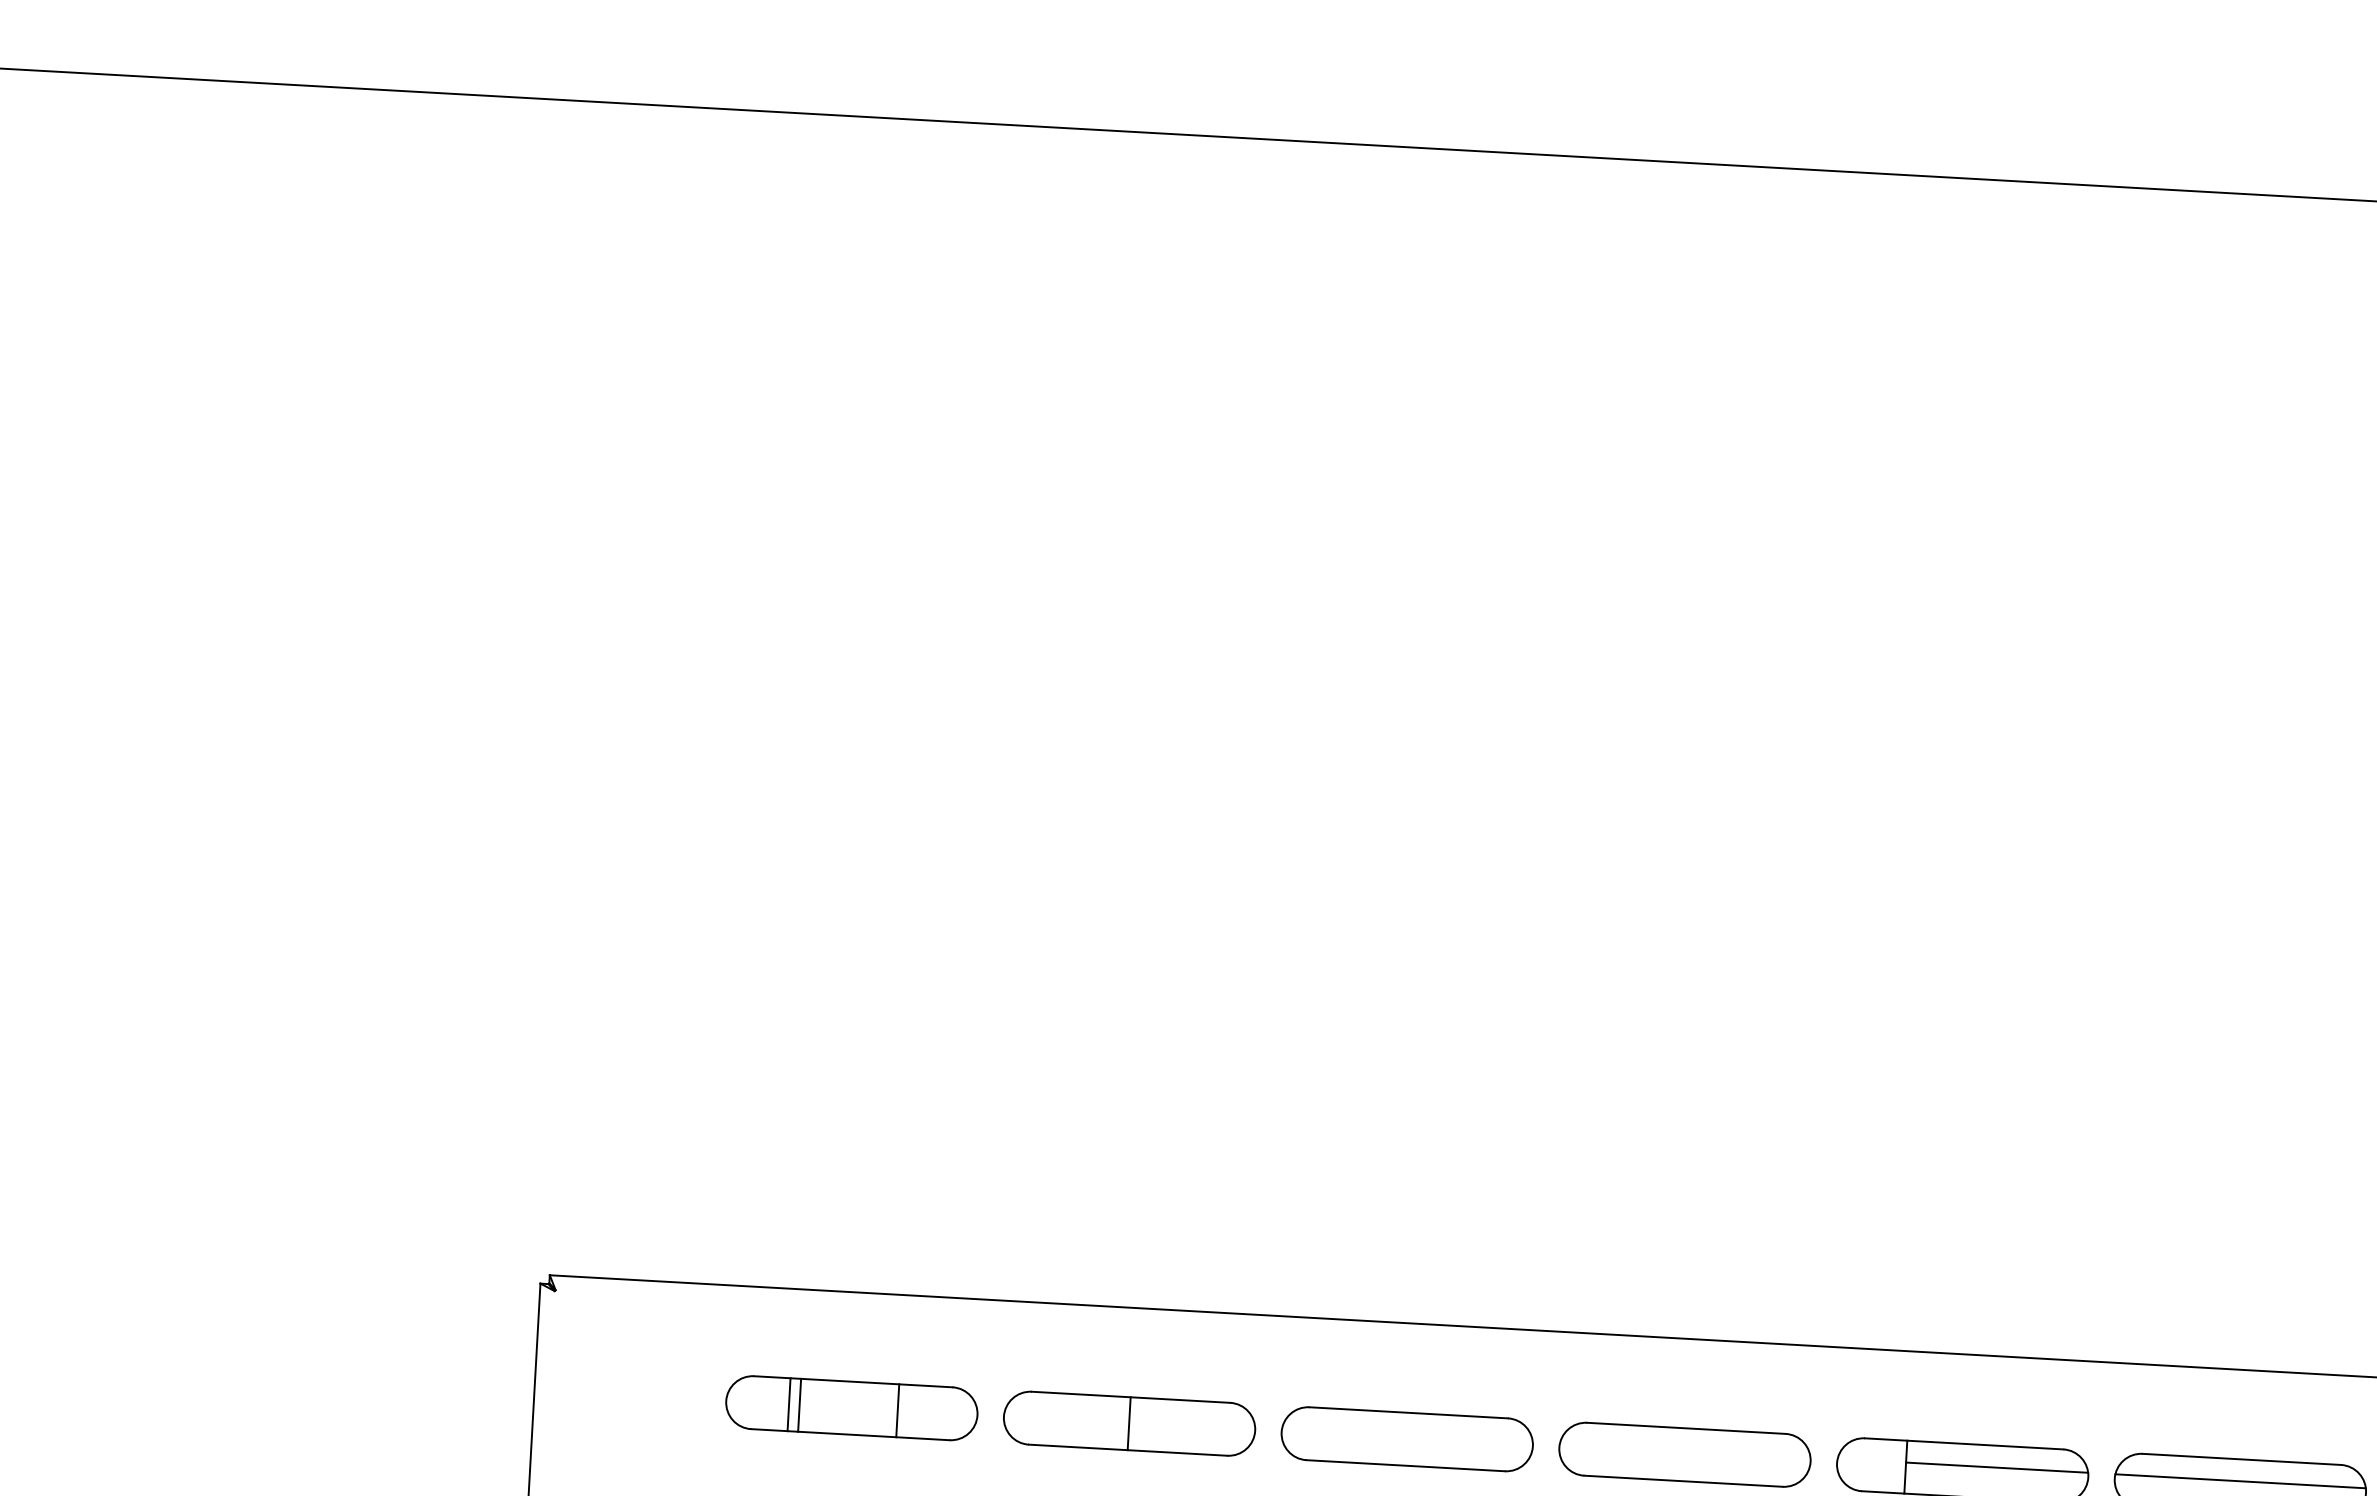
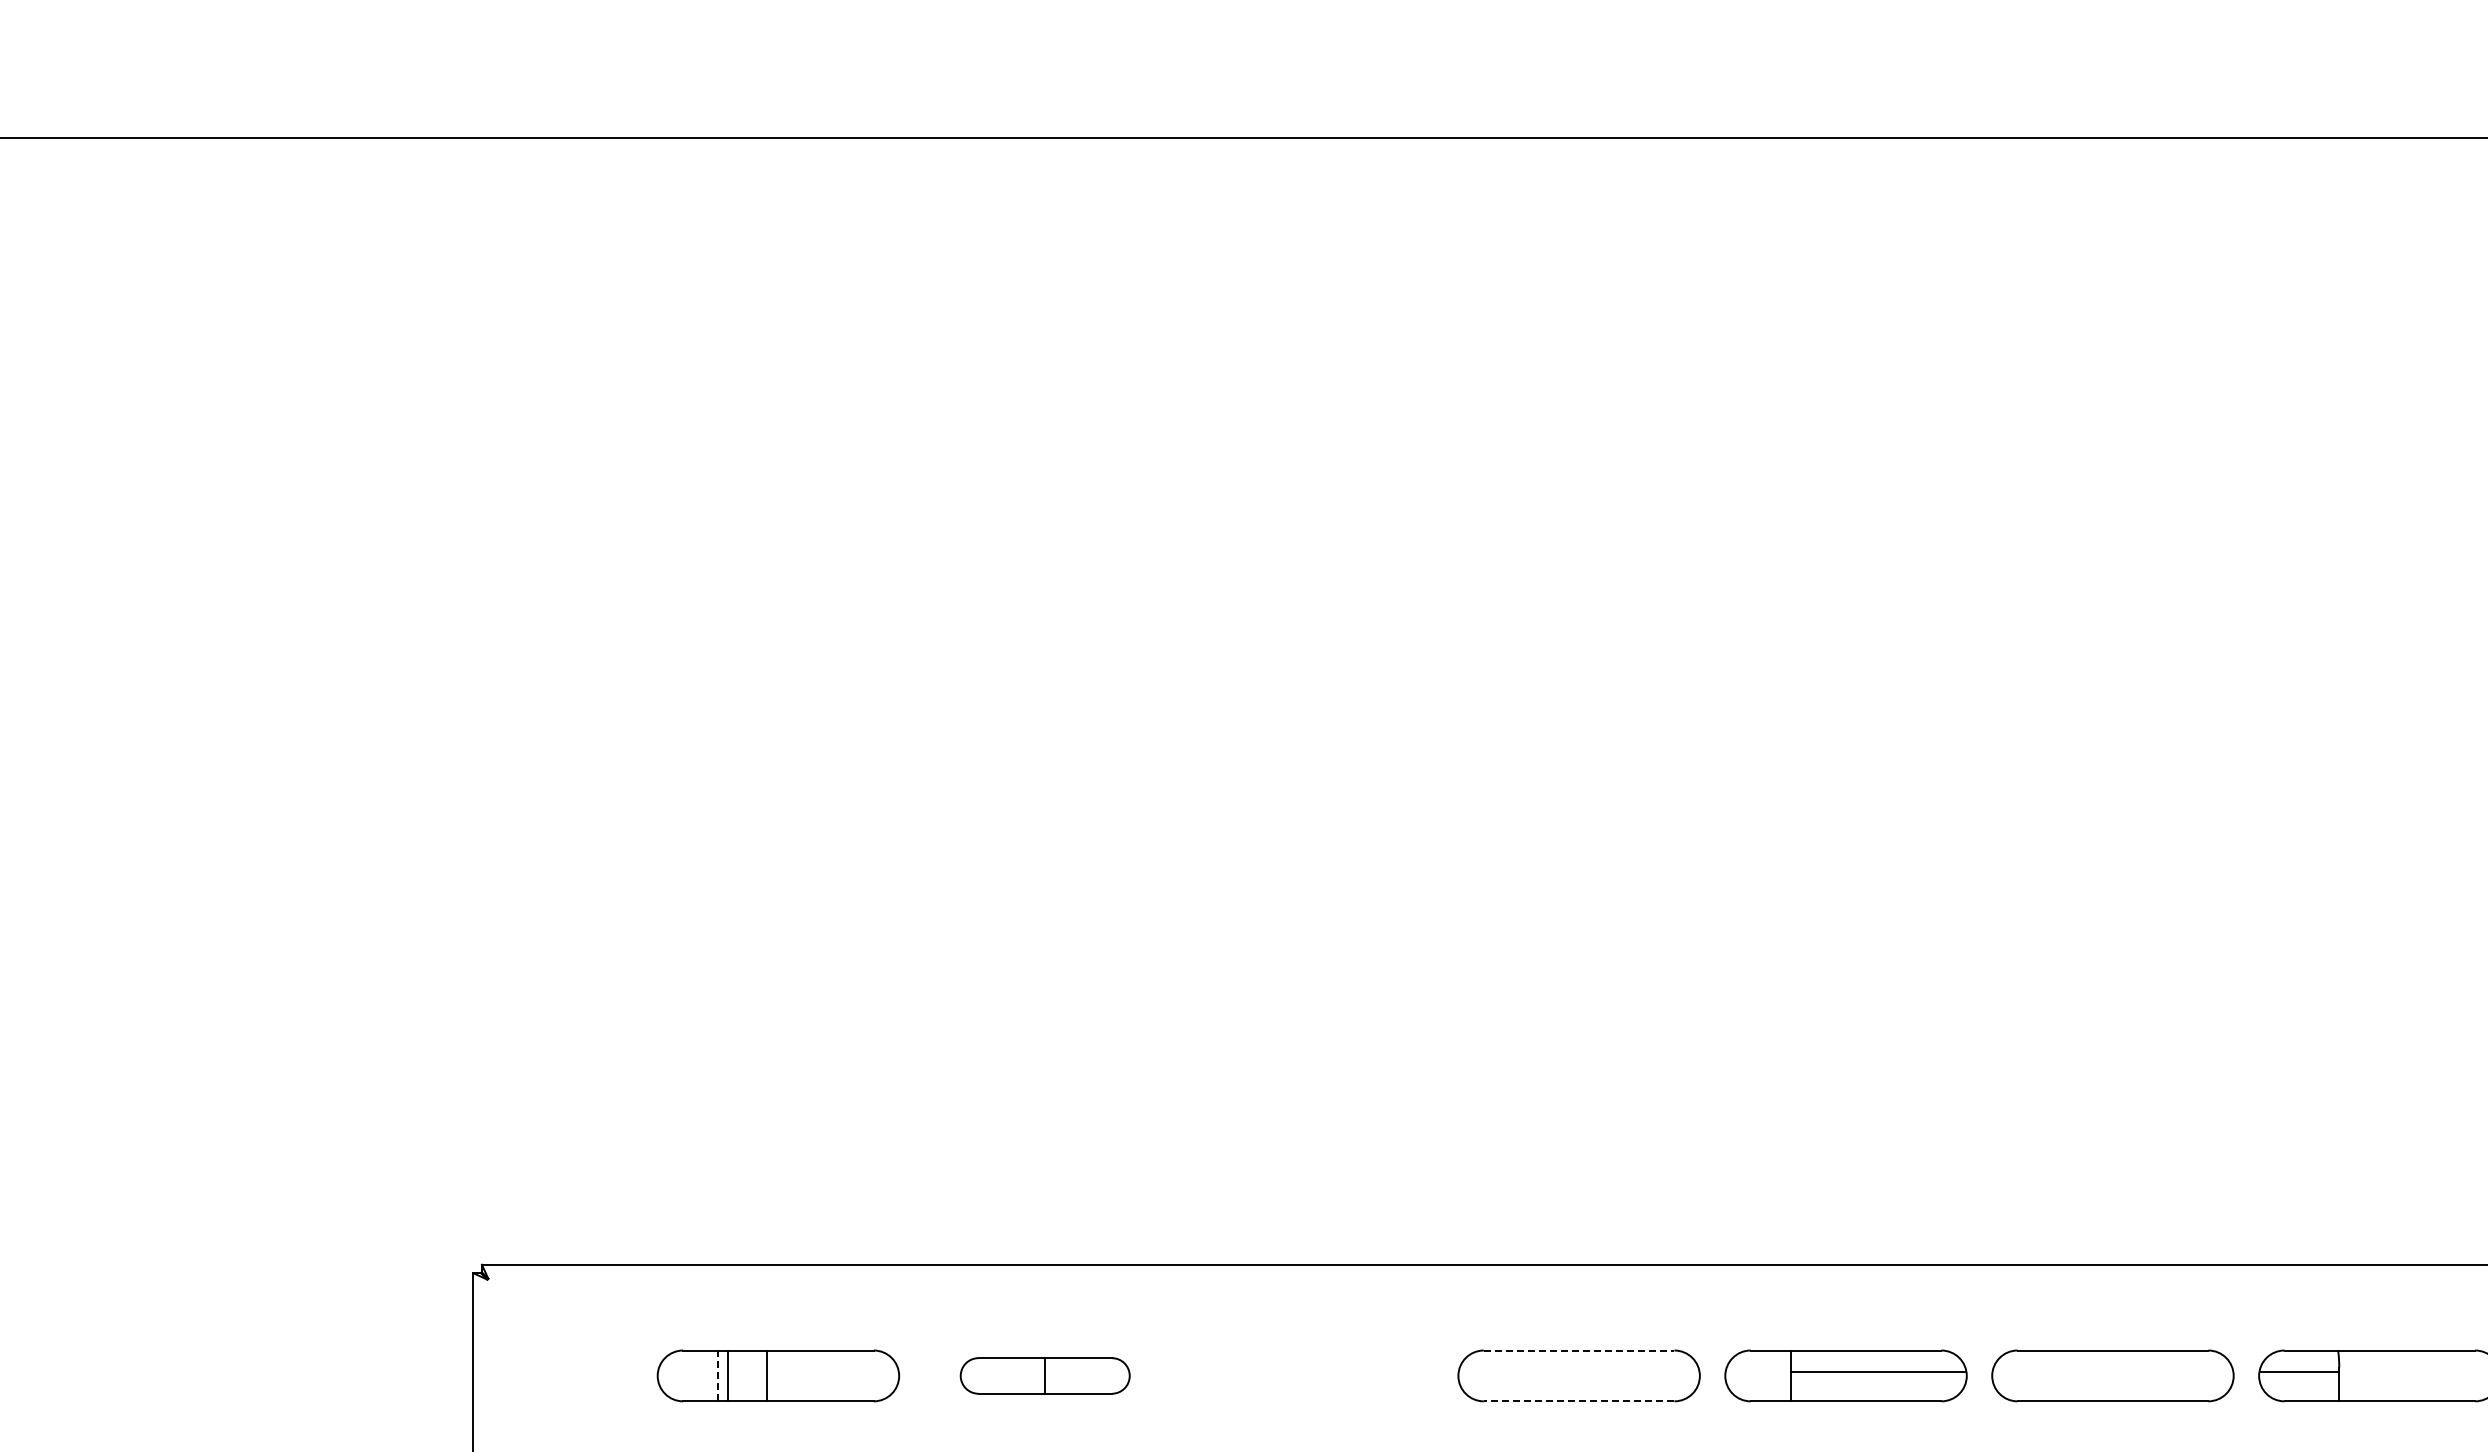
line: (789, 1404) -> (718, 1375), solid -> dashed
line: (897, 1410) -> (766, 1375), moved
part: (1128, 1423) -> (1044, 1375), size x0.7
line: (1686, 1428) -> (1579, 1350), solid -> dashed
part: (1406, 1438) -> (1311, 1375), removed
line: (1682, 1481) -> (1578, 1401), solid -> dashed
line: (2240, 1481) -> (2112, 1371), removed

